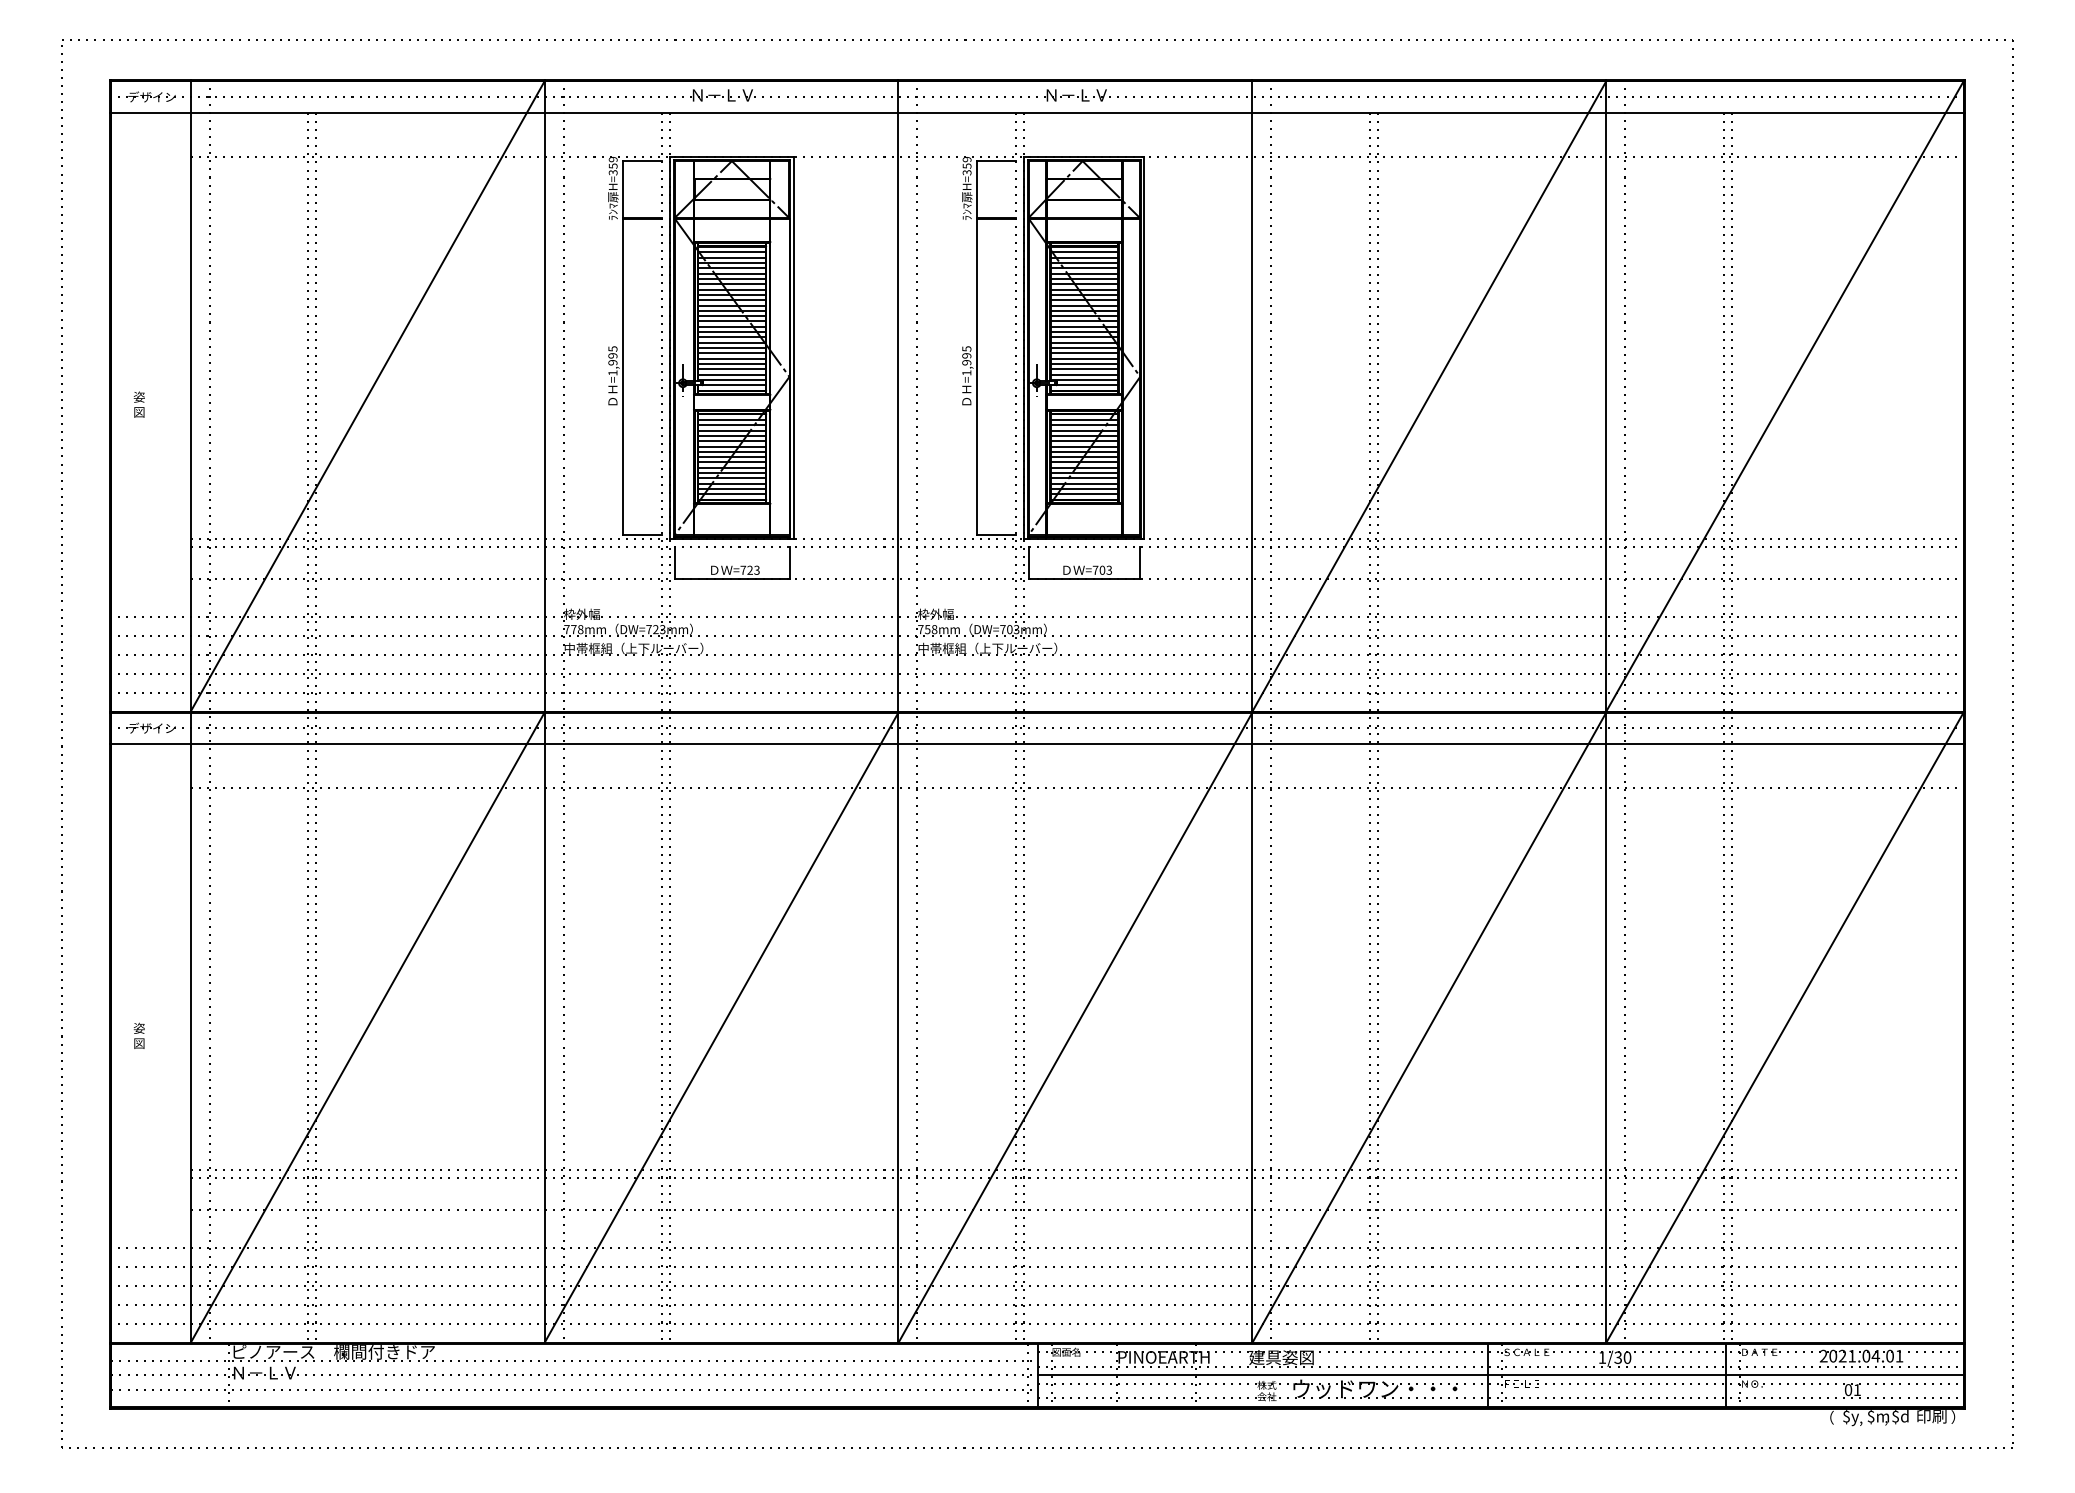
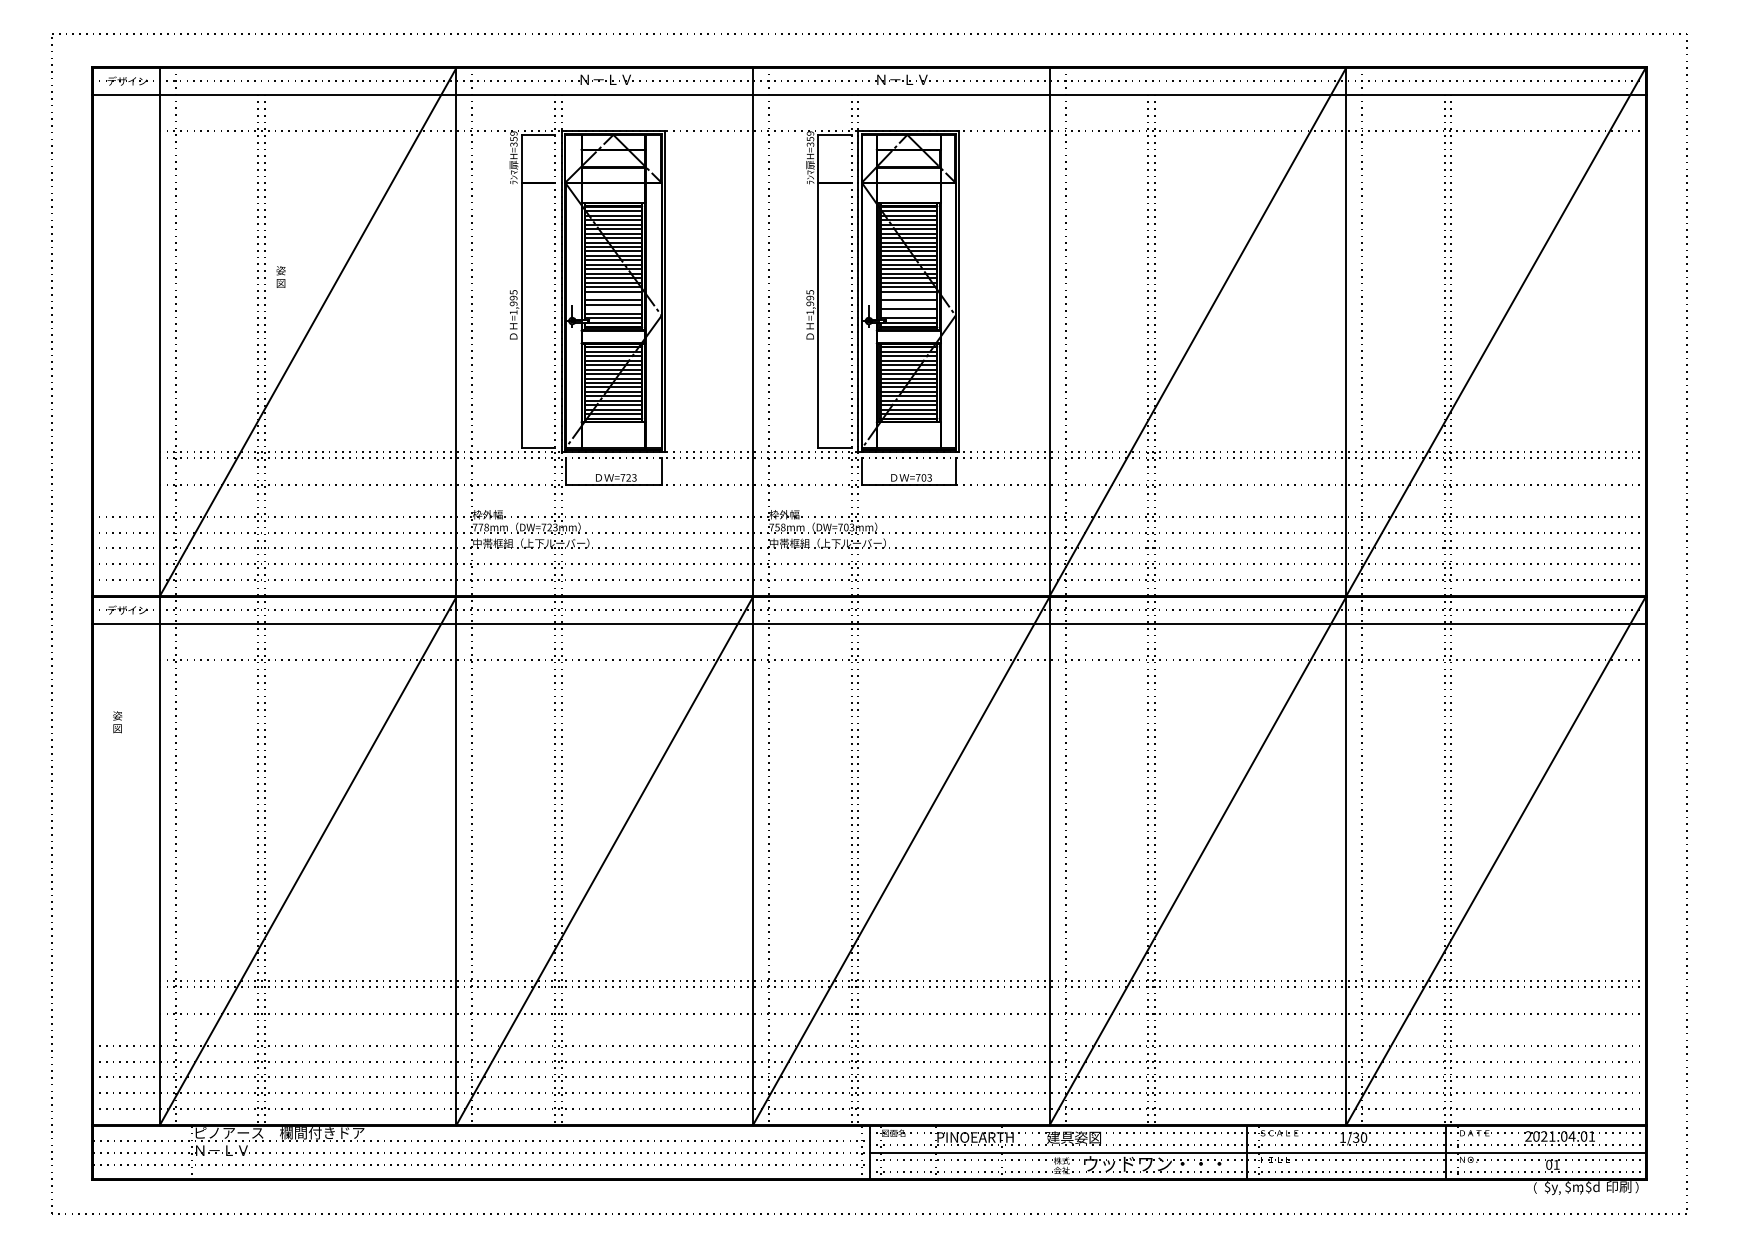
line: (732, 353) -> (613, 296), removed
line: (1084, 353) -> (908, 296), removed
line: (1084, 363) -> (908, 304), removed
line: (732, 369) -> (613, 309), removed
line: (1084, 374) -> (908, 313), removed
text: (138, 404) -> (280, 276), moved
text: (138, 1035) -> (116, 721), moved

